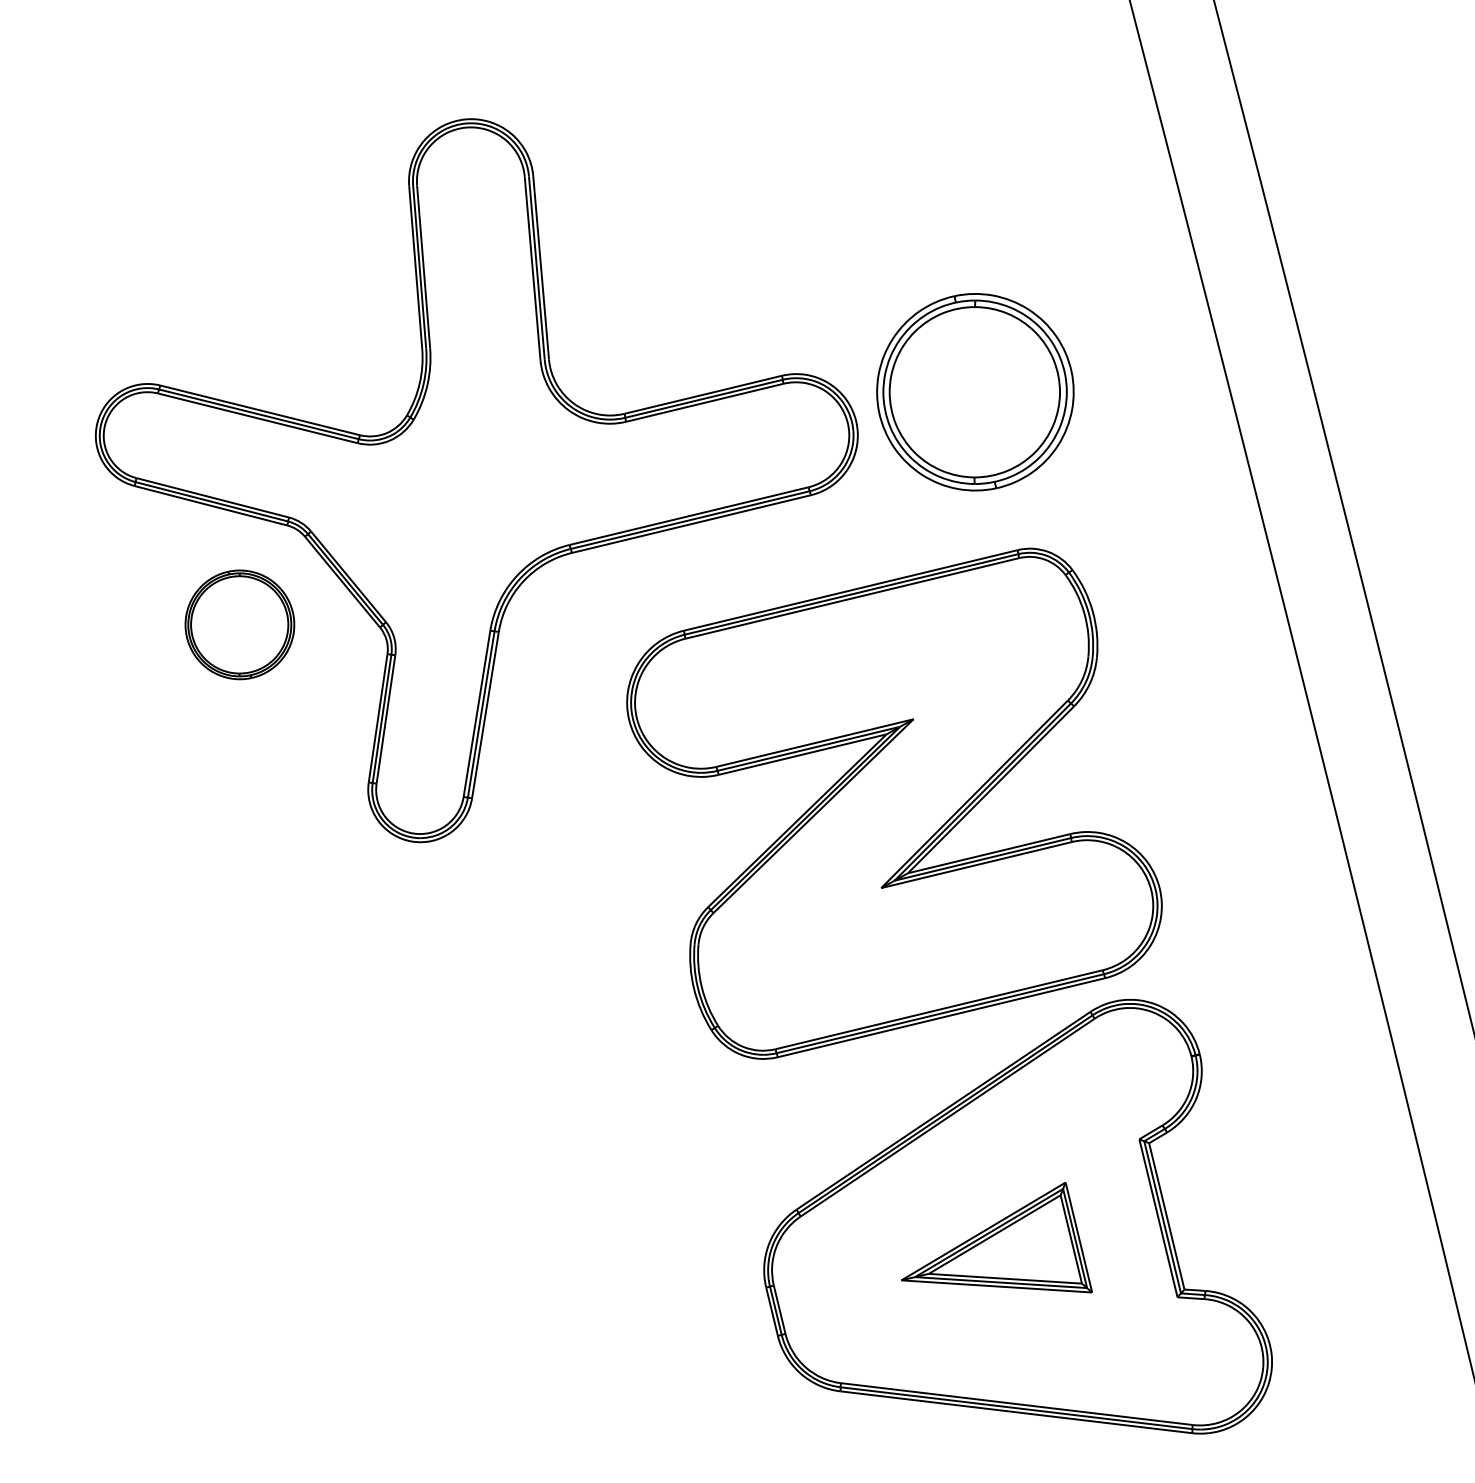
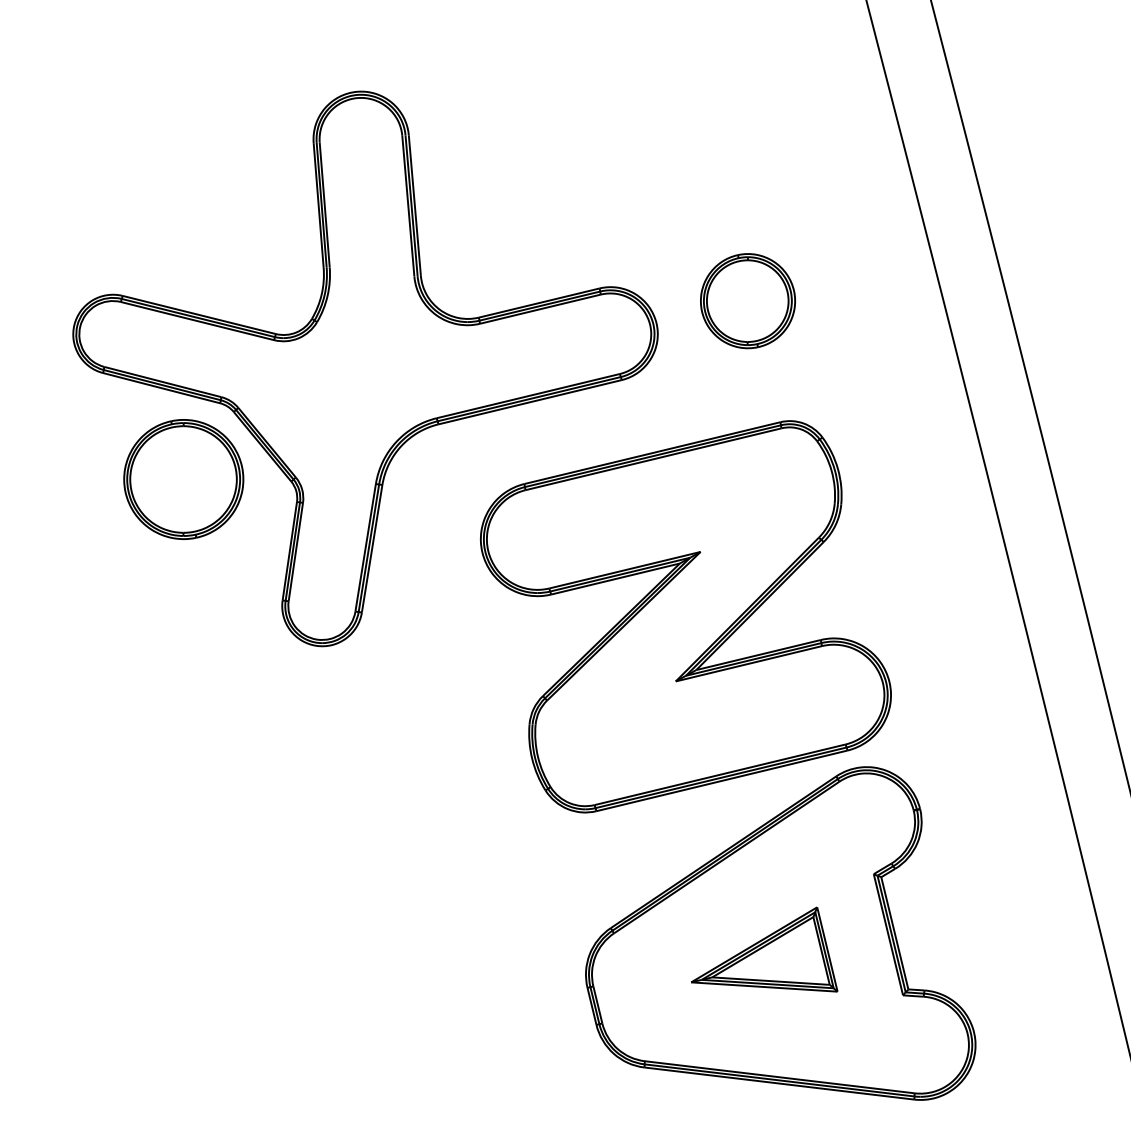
part: (975, 392) -> (748, 301), size x0.62
part: (239, 624) -> (183, 479), size x1.43

